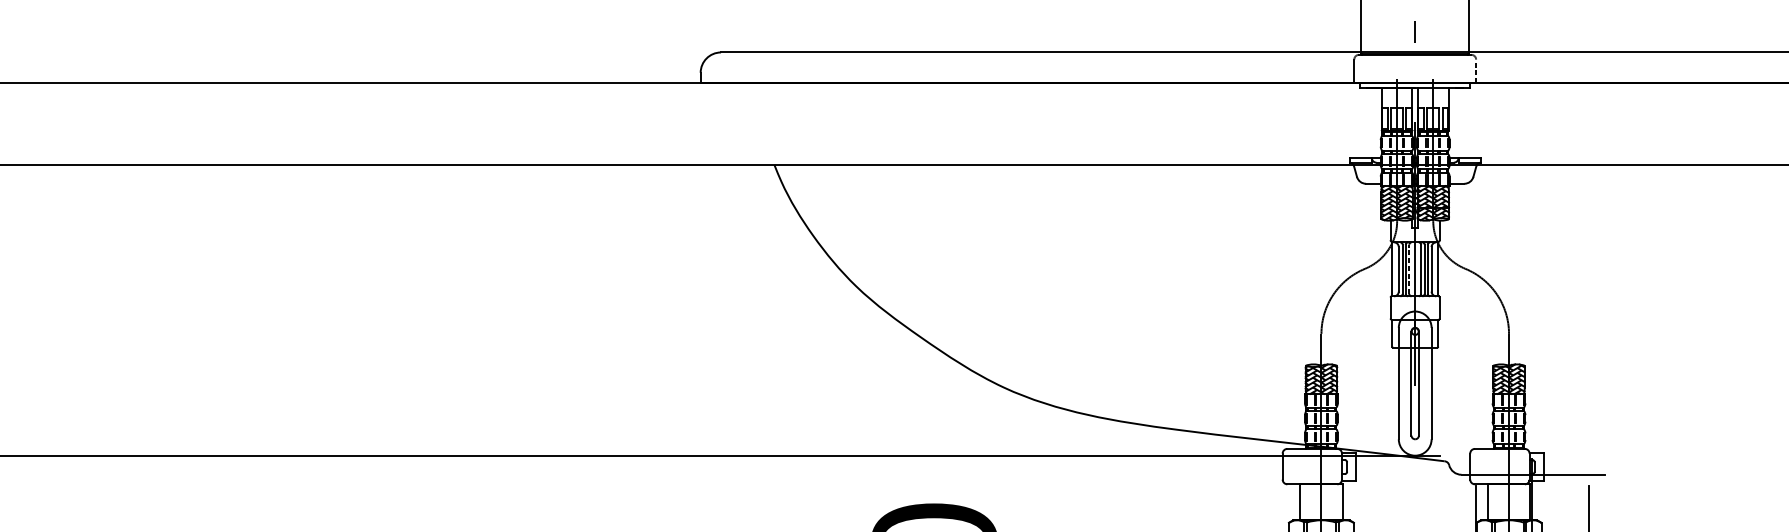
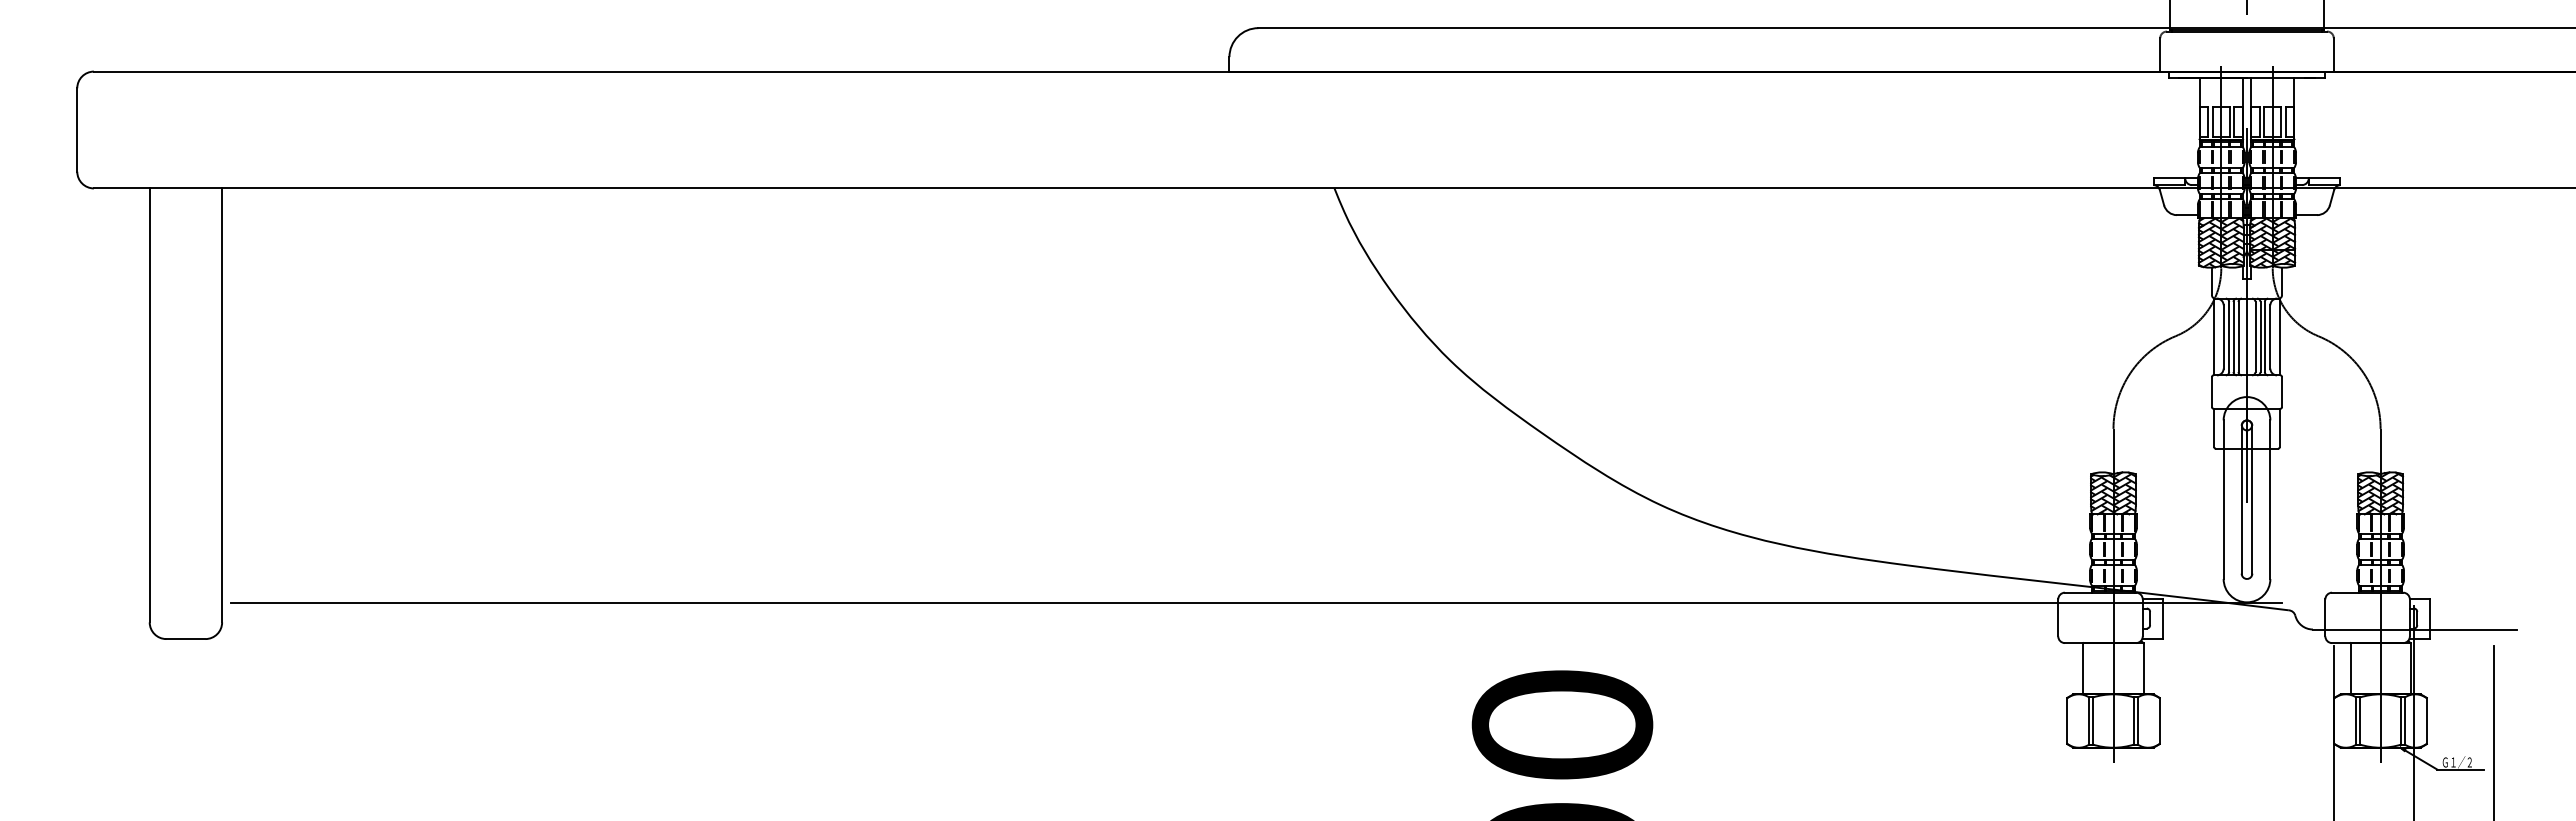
line: (1475, 70) -> (2333, 54), dashed -> solid
line: (1409, 269) -> (2238, 336), dashed -> solid

